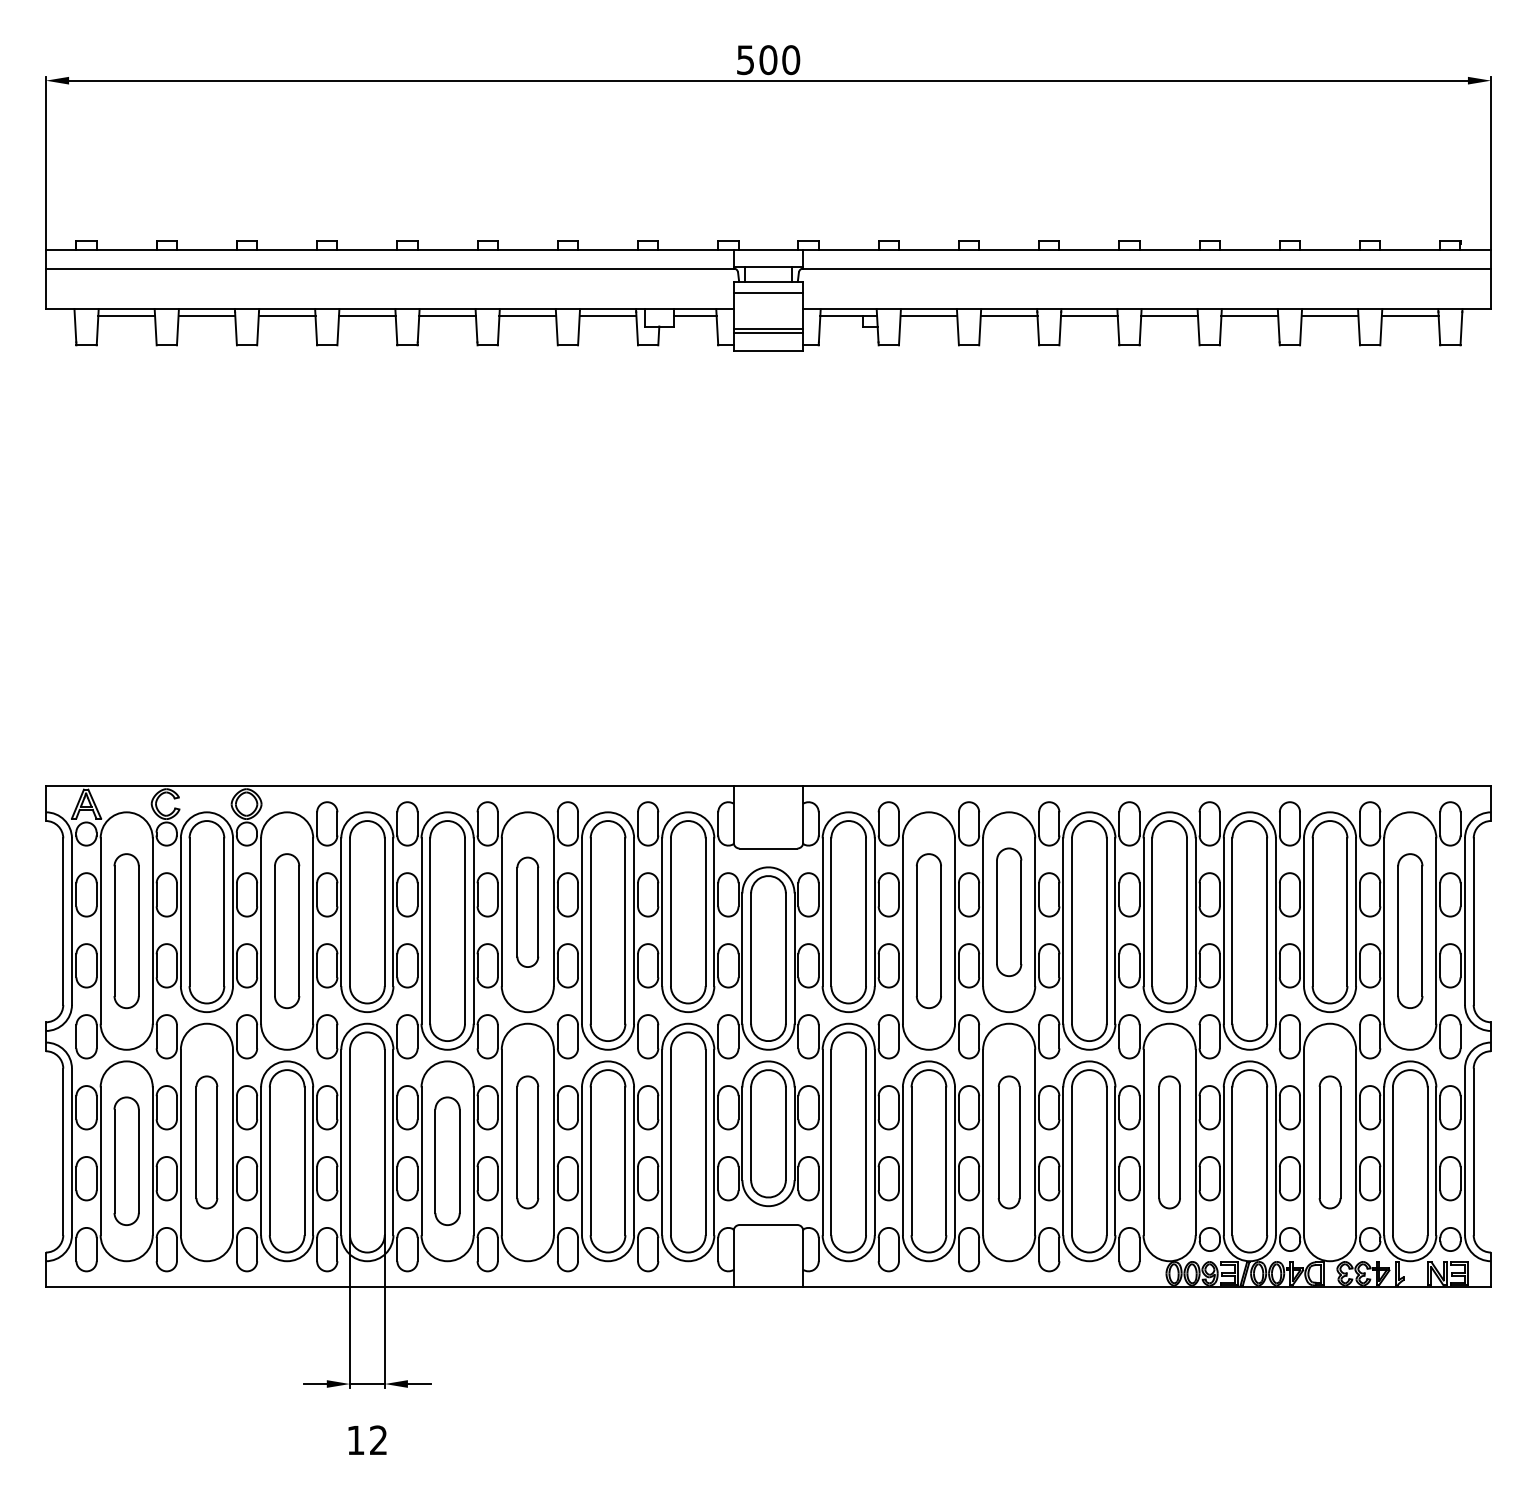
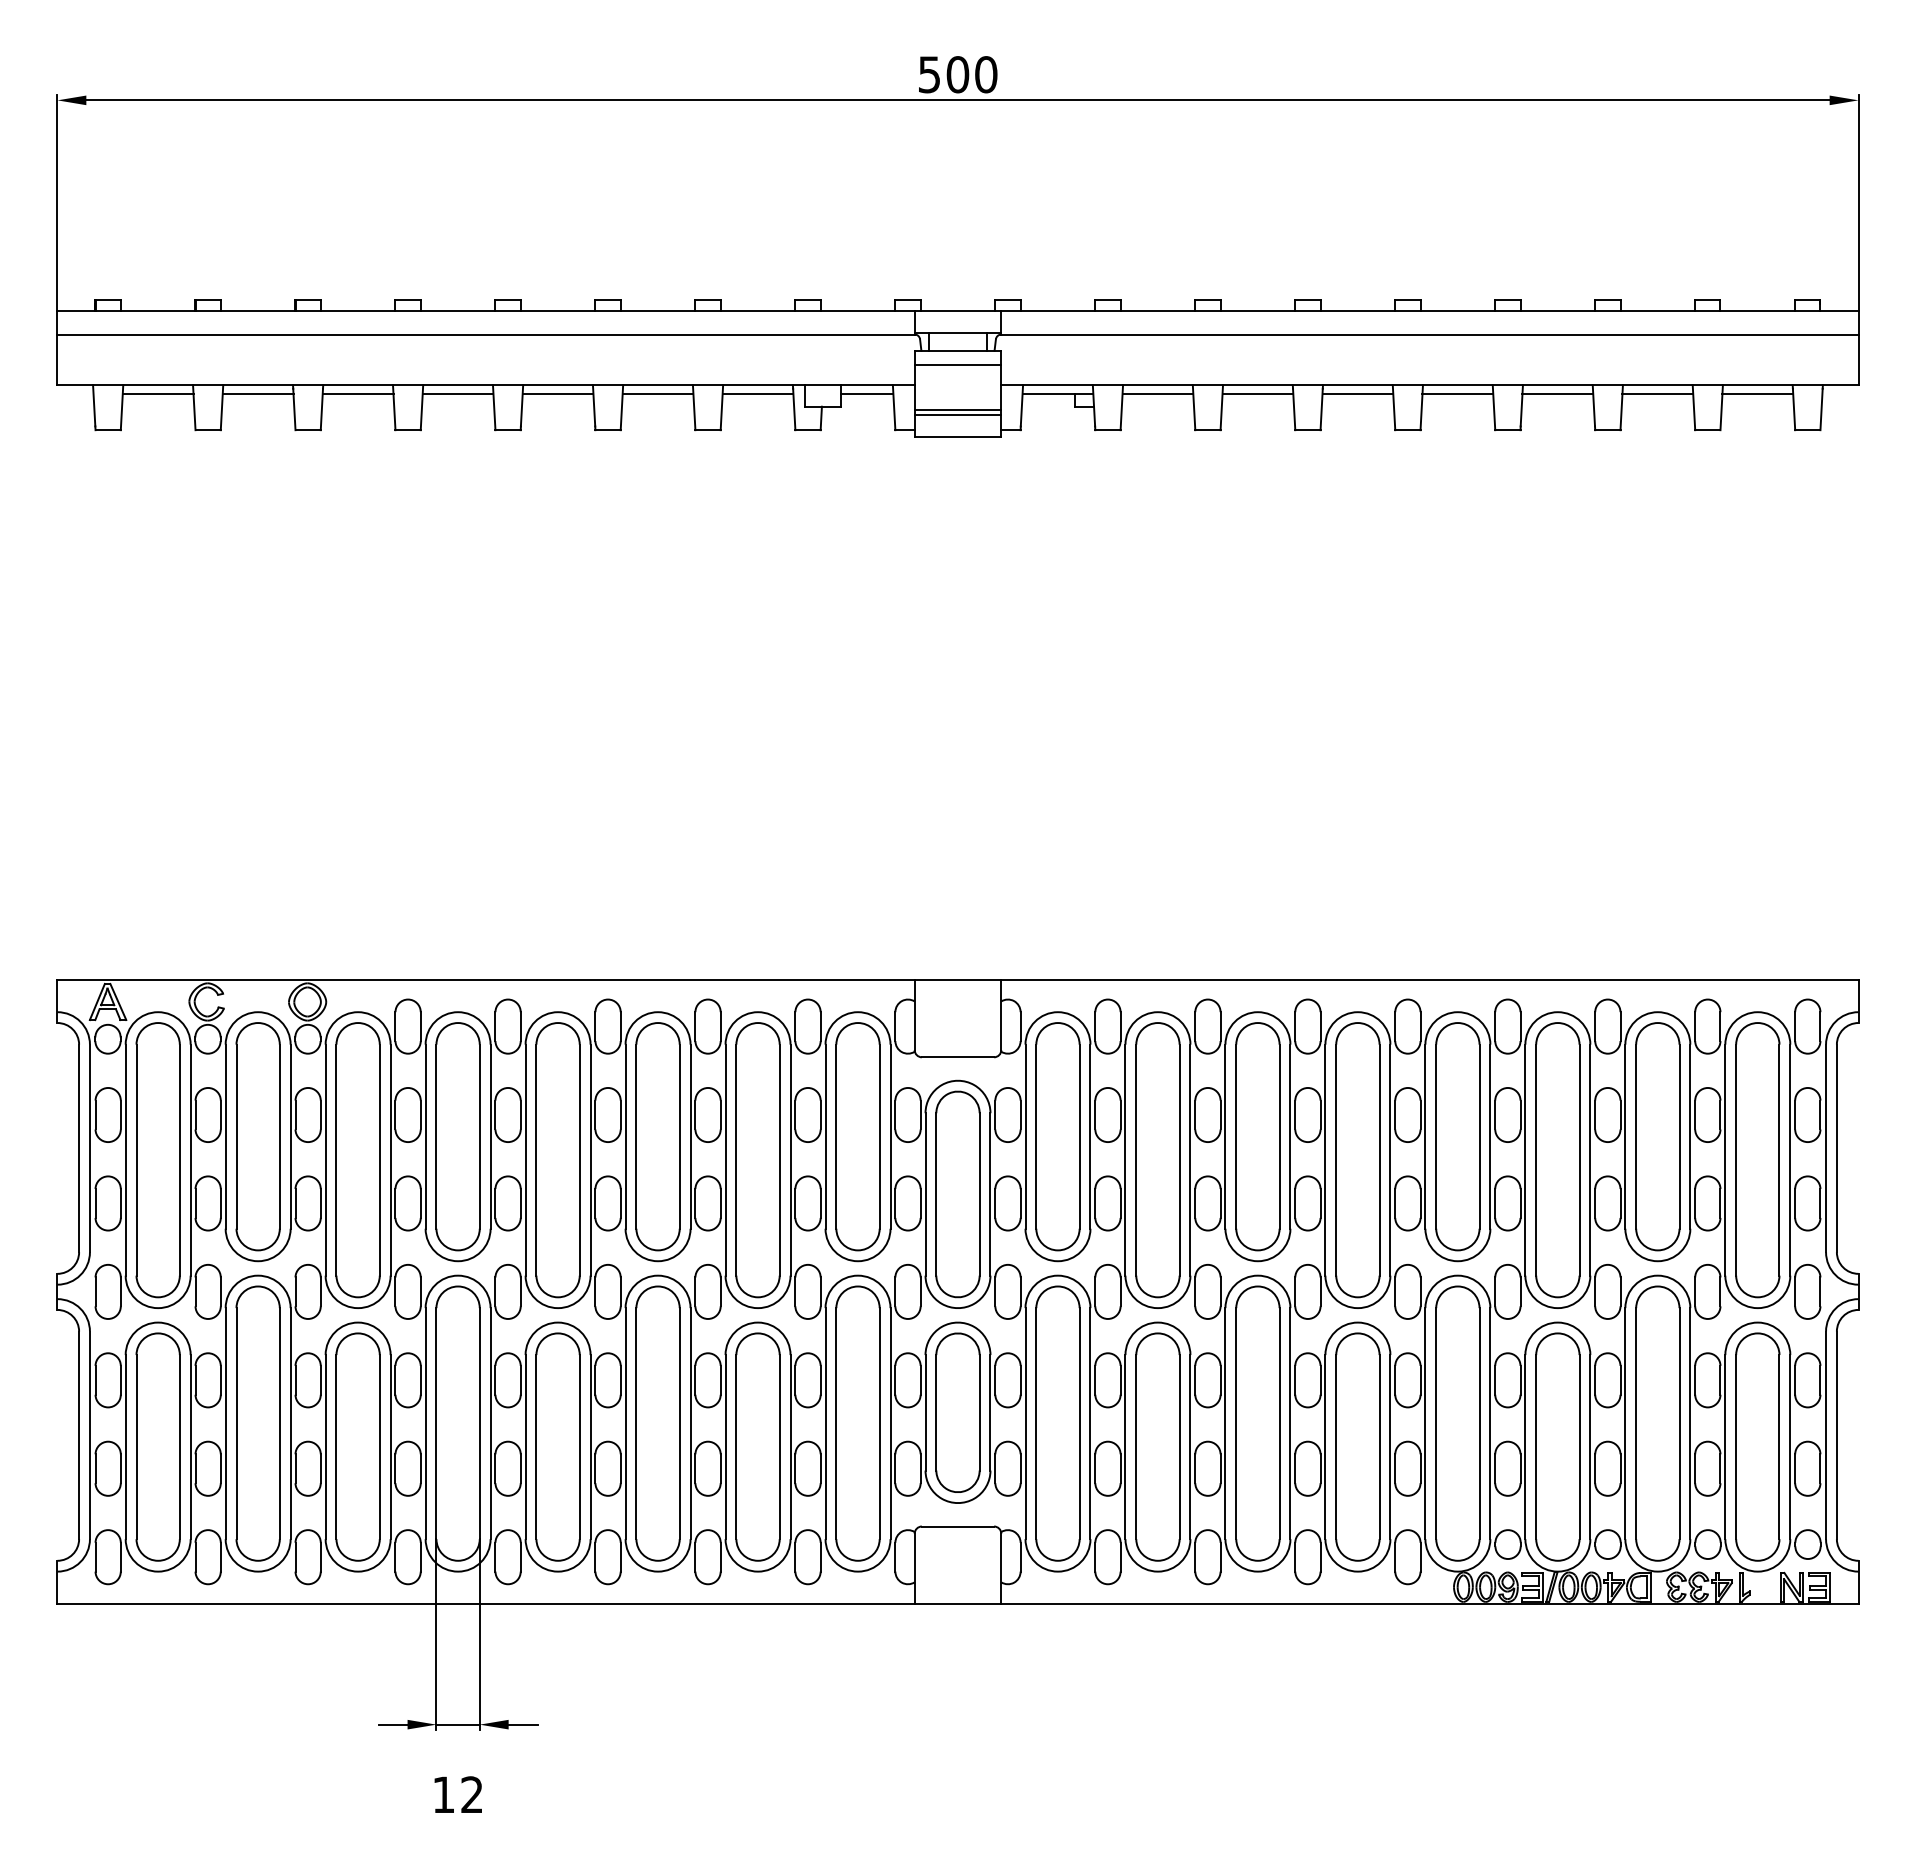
part: (527, 912) -> (657, 1136), size x1.67
part: (1008, 912) -> (1257, 1136), size x1.43
part: (126, 931) -> (157, 1160), size x1.43
part: (286, 931) -> (357, 1160), size x1.43
part: (928, 931) -> (1157, 1160), size x1.43
part: (1410, 931) -> (1757, 1160), size x1.43
part: (206, 1142) -> (257, 1423), size x1.67
part: (527, 1142) -> (657, 1423), size x1.67
part: (1008, 1142) -> (1257, 1423), size x1.67
part: (1169, 1142) -> (1457, 1423), size x1.67
part: (1329, 1142) -> (1657, 1423), size x1.67
part: (126, 1160) -> (157, 1446), size x1.43
part: (447, 1160) -> (557, 1446), size x1.43

